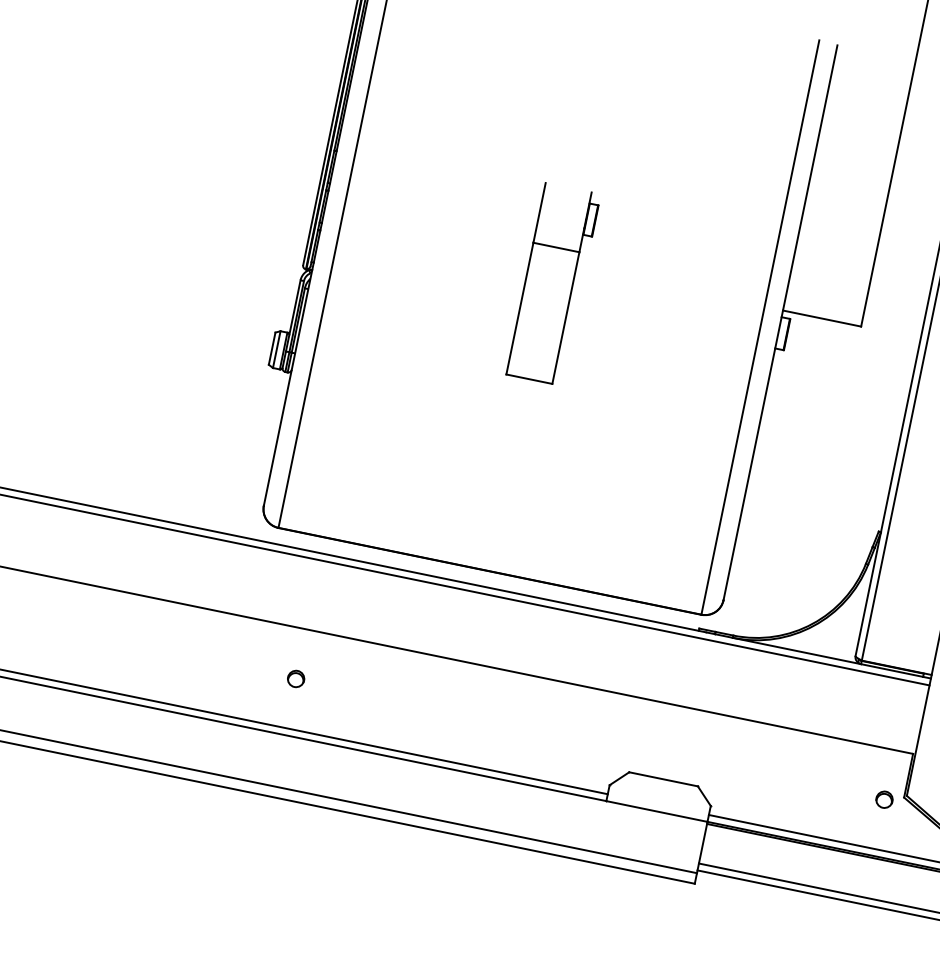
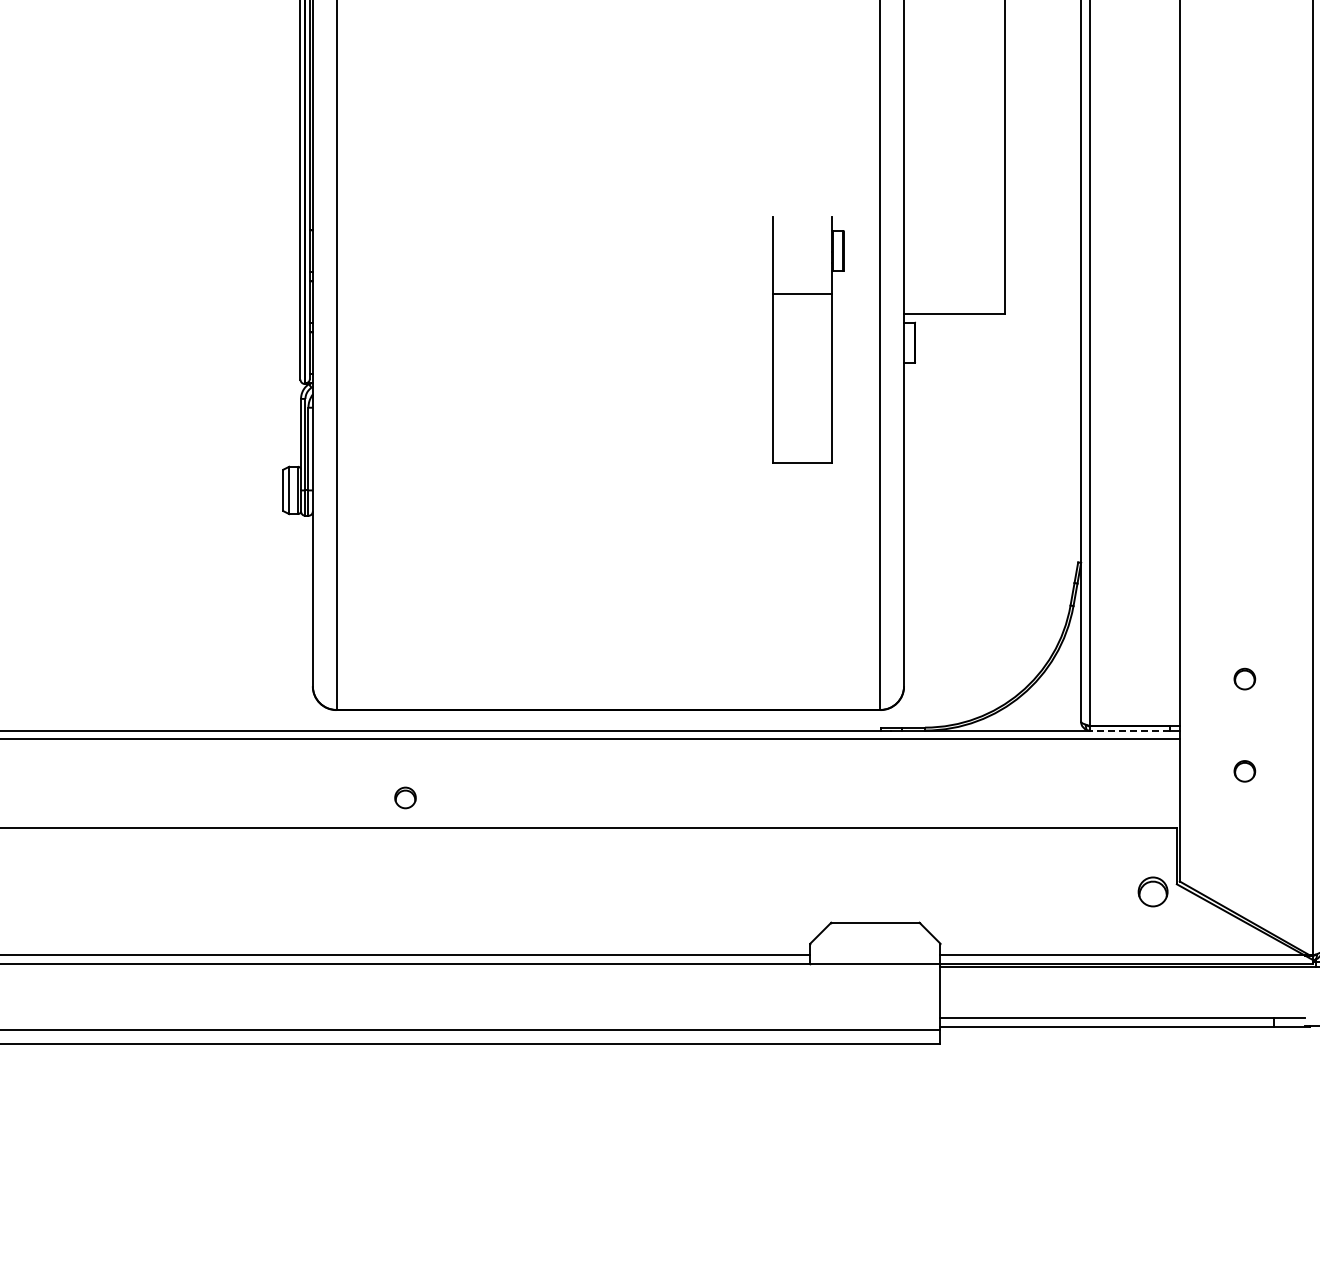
part: (553, 284) -> (808, 339), moved
line: (891, 670) -> (1129, 730), solid -> dashed
part: (296, 678) -> (405, 797), moved
part: (884, 799) -> (1153, 891), size x1.4

